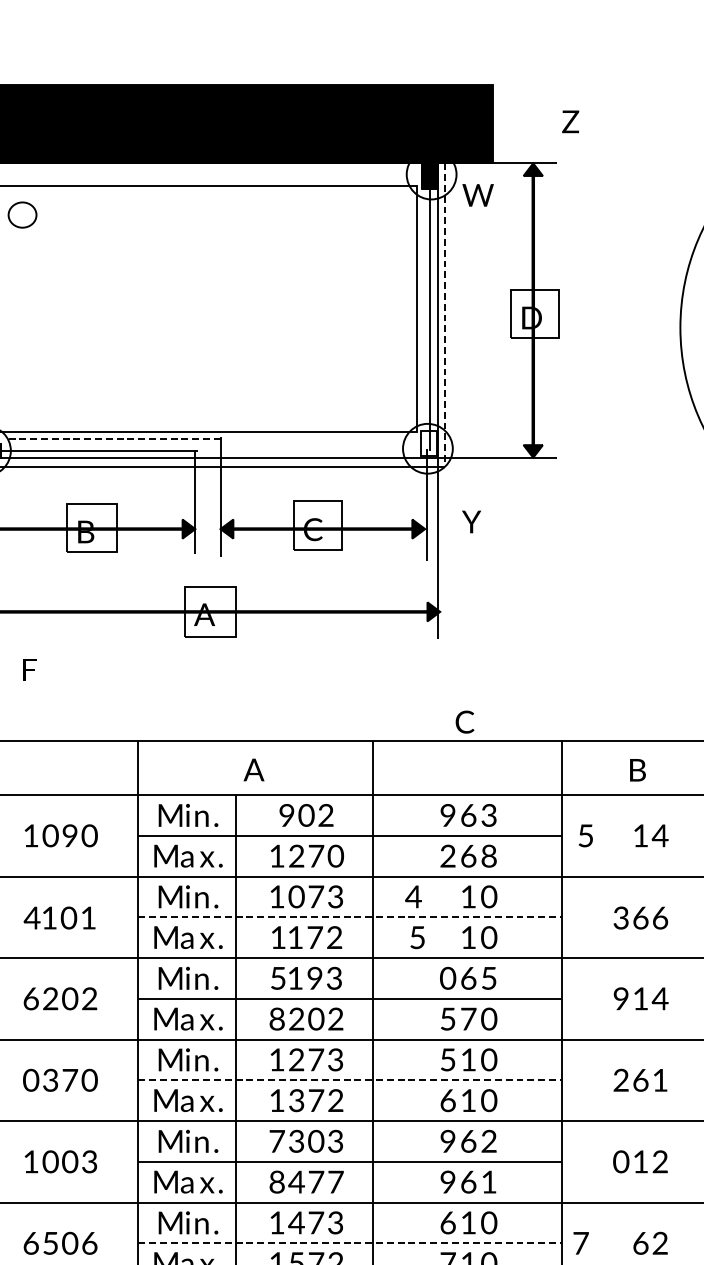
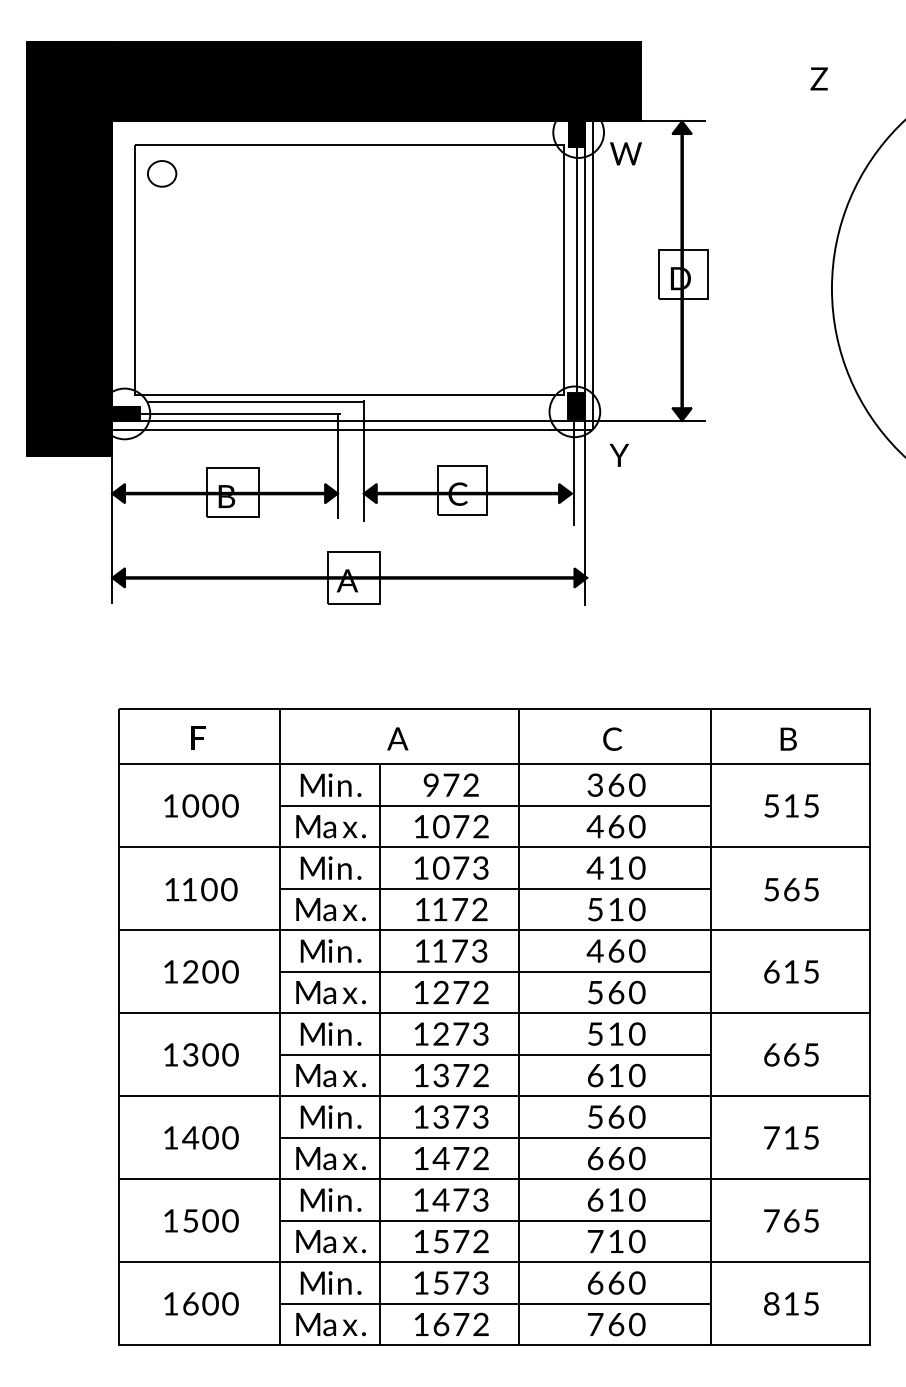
text: (569, 121) -> (818, 78), moved
line: (445, 314) -> (592, 275), dashed -> solid
line: (114, 439) -> (255, 402), dashed -> solid
fill: (428, 443) -> (575, 406), added
text: (470, 521) -> (618, 454), moved
text: (29, 669) -> (198, 737), moved
text: (464, 721) -> (612, 738), moved
text: (306, 814) -> (451, 784), 0 -> 7
text: (489, 814) -> (637, 784), 3 -> 0
text: (447, 815) -> (594, 785), 9 -> 3
text: (585, 835) -> (771, 805), moved
text: (659, 835) -> (810, 805), 4 -> 5
text: (70, 836) -> (210, 806), 9 -> 0
text: (296, 856) -> (441, 826), 2 -> 0
text: (335, 856) -> (480, 826), 0 -> 2
text: (447, 856) -> (594, 826), 2 -> 4
text: (489, 856) -> (637, 827), 8 -> 0
text: (412, 896) -> (594, 867), moved
line: (349, 916) -> (495, 888), dashed -> solid
text: (31, 917) -> (171, 889), 4 -> 1
text: (88, 917) -> (229, 889), 1 -> 0
text: (621, 917) -> (771, 889), 3 -> 5
text: (660, 917) -> (811, 889), 6 -> 5
text: (417, 937) -> (595, 909), moved
text: (278, 977) -> (422, 950), 5 -> 1
text: (314, 977) -> (459, 950), 9 -> 7
text: (447, 977) -> (594, 950), 0 -> 4
text: (489, 977) -> (637, 950), 5 -> 0
text: (30, 998) -> (170, 971), 6 -> 1
text: (89, 998) -> (230, 971), 2 -> 0
text: (621, 998) -> (771, 971), 9 -> 6
text: (659, 998) -> (810, 971), 4 -> 5
text: (277, 1019) -> (421, 992), 8 -> 1
text: (316, 1019) -> (461, 992), 0 -> 7
text: (468, 1019) -> (616, 992), 7 -> 6
text: (30, 1079) -> (170, 1054), 0 -> 1
text: (70, 1079) -> (210, 1054), 7 -> 0
line: (349, 1079) -> (495, 1054), dashed -> solid
text: (621, 1079) -> (771, 1054), 2 -> 6
text: (660, 1079) -> (811, 1054), 1 -> 5
text: (277, 1140) -> (421, 1116), 7 -> 1
text: (315, 1140) -> (460, 1116), 0 -> 7
text: (447, 1140) -> (594, 1116), 9 -> 5
text: (489, 1140) -> (637, 1116), 2 -> 0
text: (50, 1161) -> (190, 1137), 0 -> 4
text: (89, 1161) -> (230, 1137), 3 -> 0
text: (621, 1161) -> (771, 1137), 0 -> 7
text: (660, 1161) -> (811, 1137), 2 -> 5
text: (336, 1181) -> (481, 1157), 7 -> 2
text: (277, 1182) -> (421, 1158), 8 -> 1
text: (448, 1182) -> (595, 1158), 9 -> 6
text: (489, 1182) -> (637, 1158), 1 -> 0
text: (30, 1242) -> (170, 1220), 6 -> 1
text: (89, 1242) -> (230, 1220), 6 -> 0
line: (349, 1242) -> (495, 1220), dashed -> solid
text: (580, 1242) -> (771, 1220), moved
text: (660, 1242) -> (811, 1220), 2 -> 5

